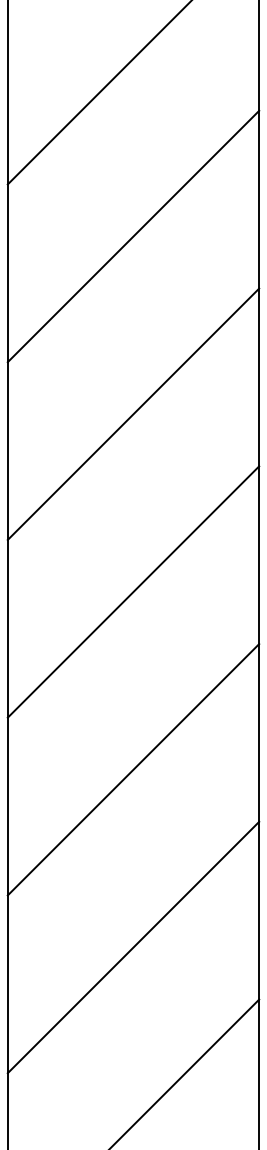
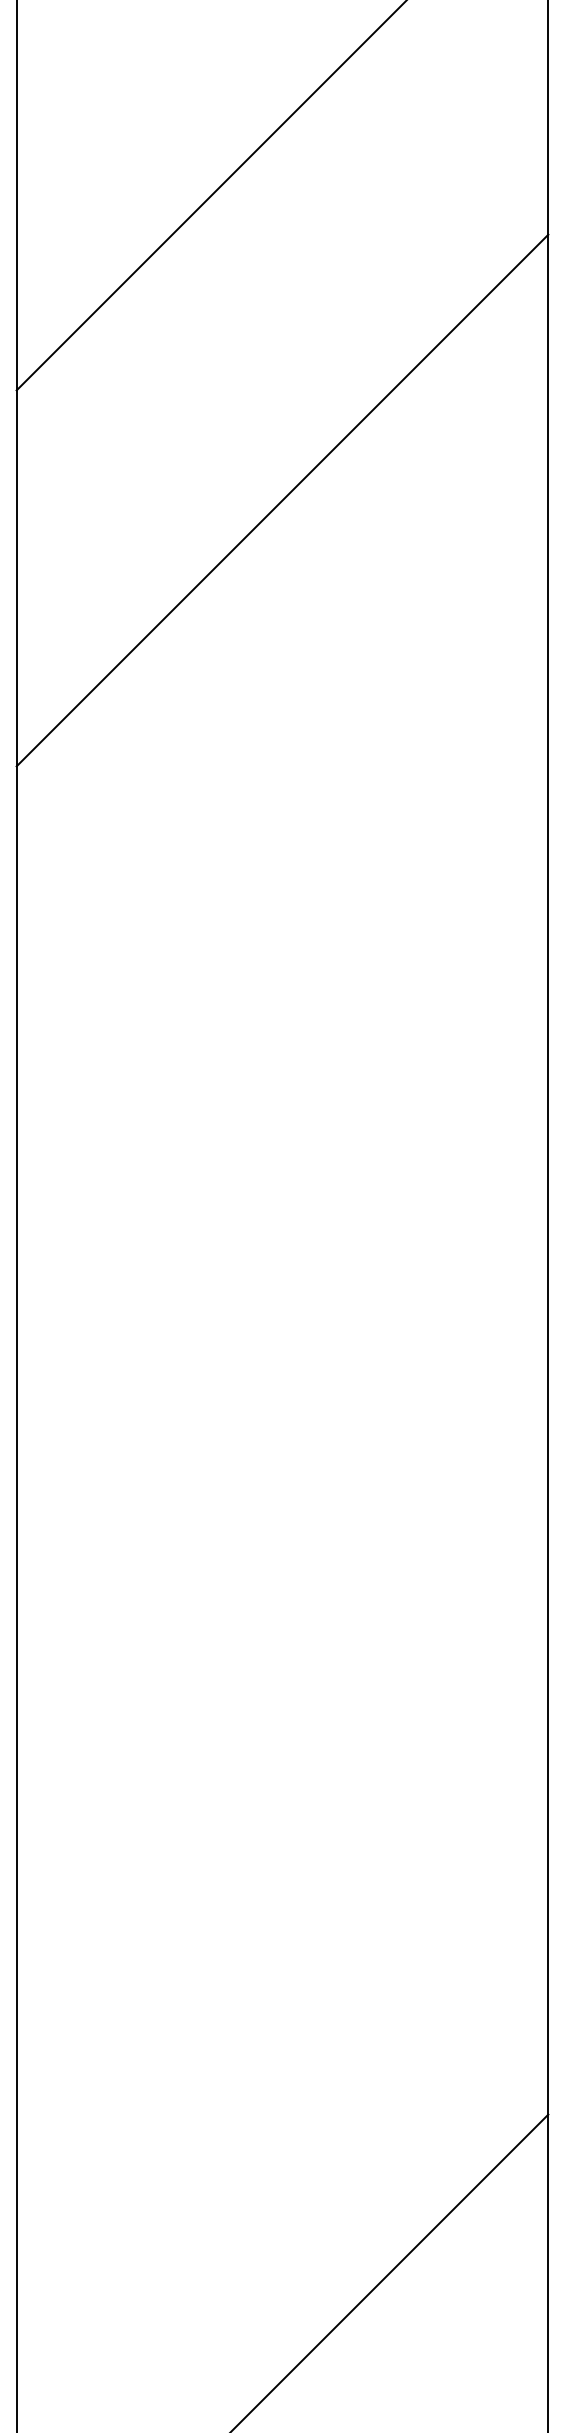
line: (133, 413) -> (282, 874), removed
line: (133, 591) -> (282, 1251), removed
line: (133, 769) -> (282, 1627), removed
line: (133, 947) -> (282, 2004), removed

